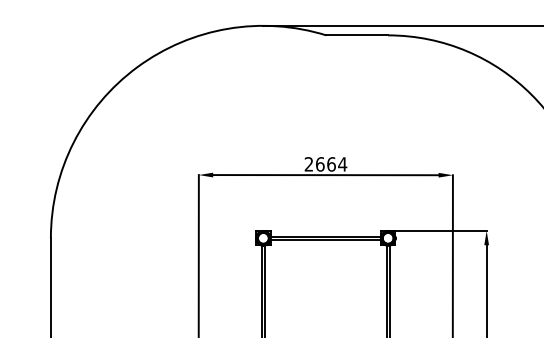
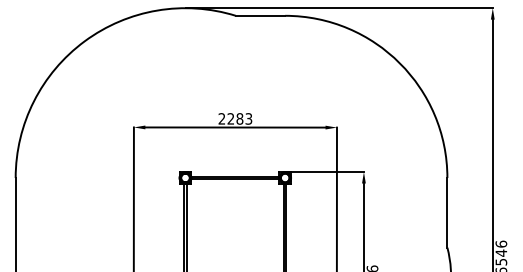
text: (330, 163) -> (239, 118), 2664 -> 2283

